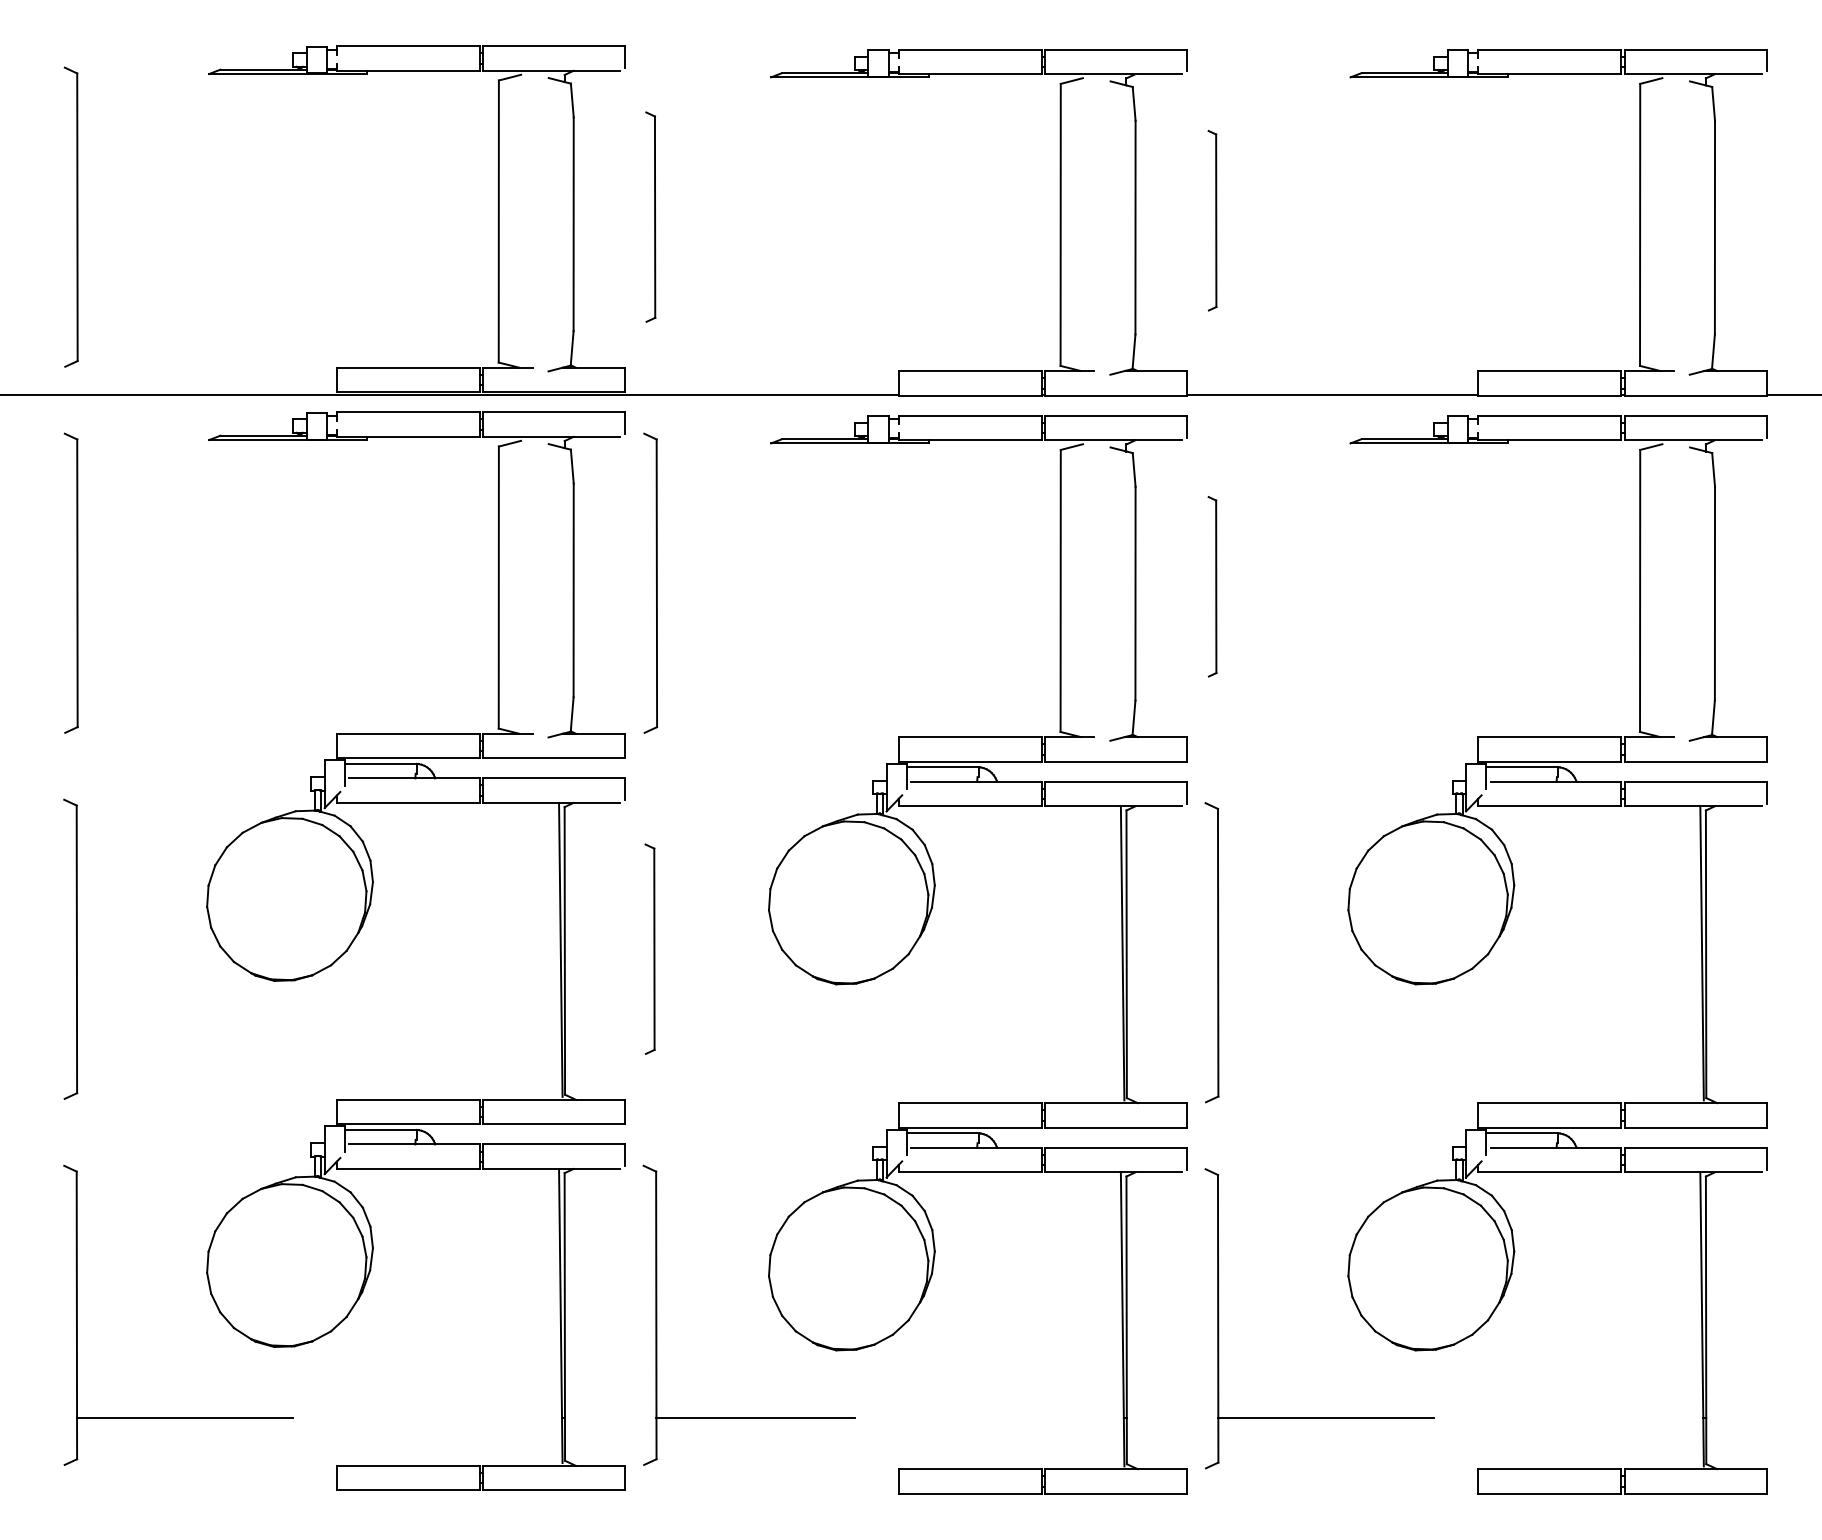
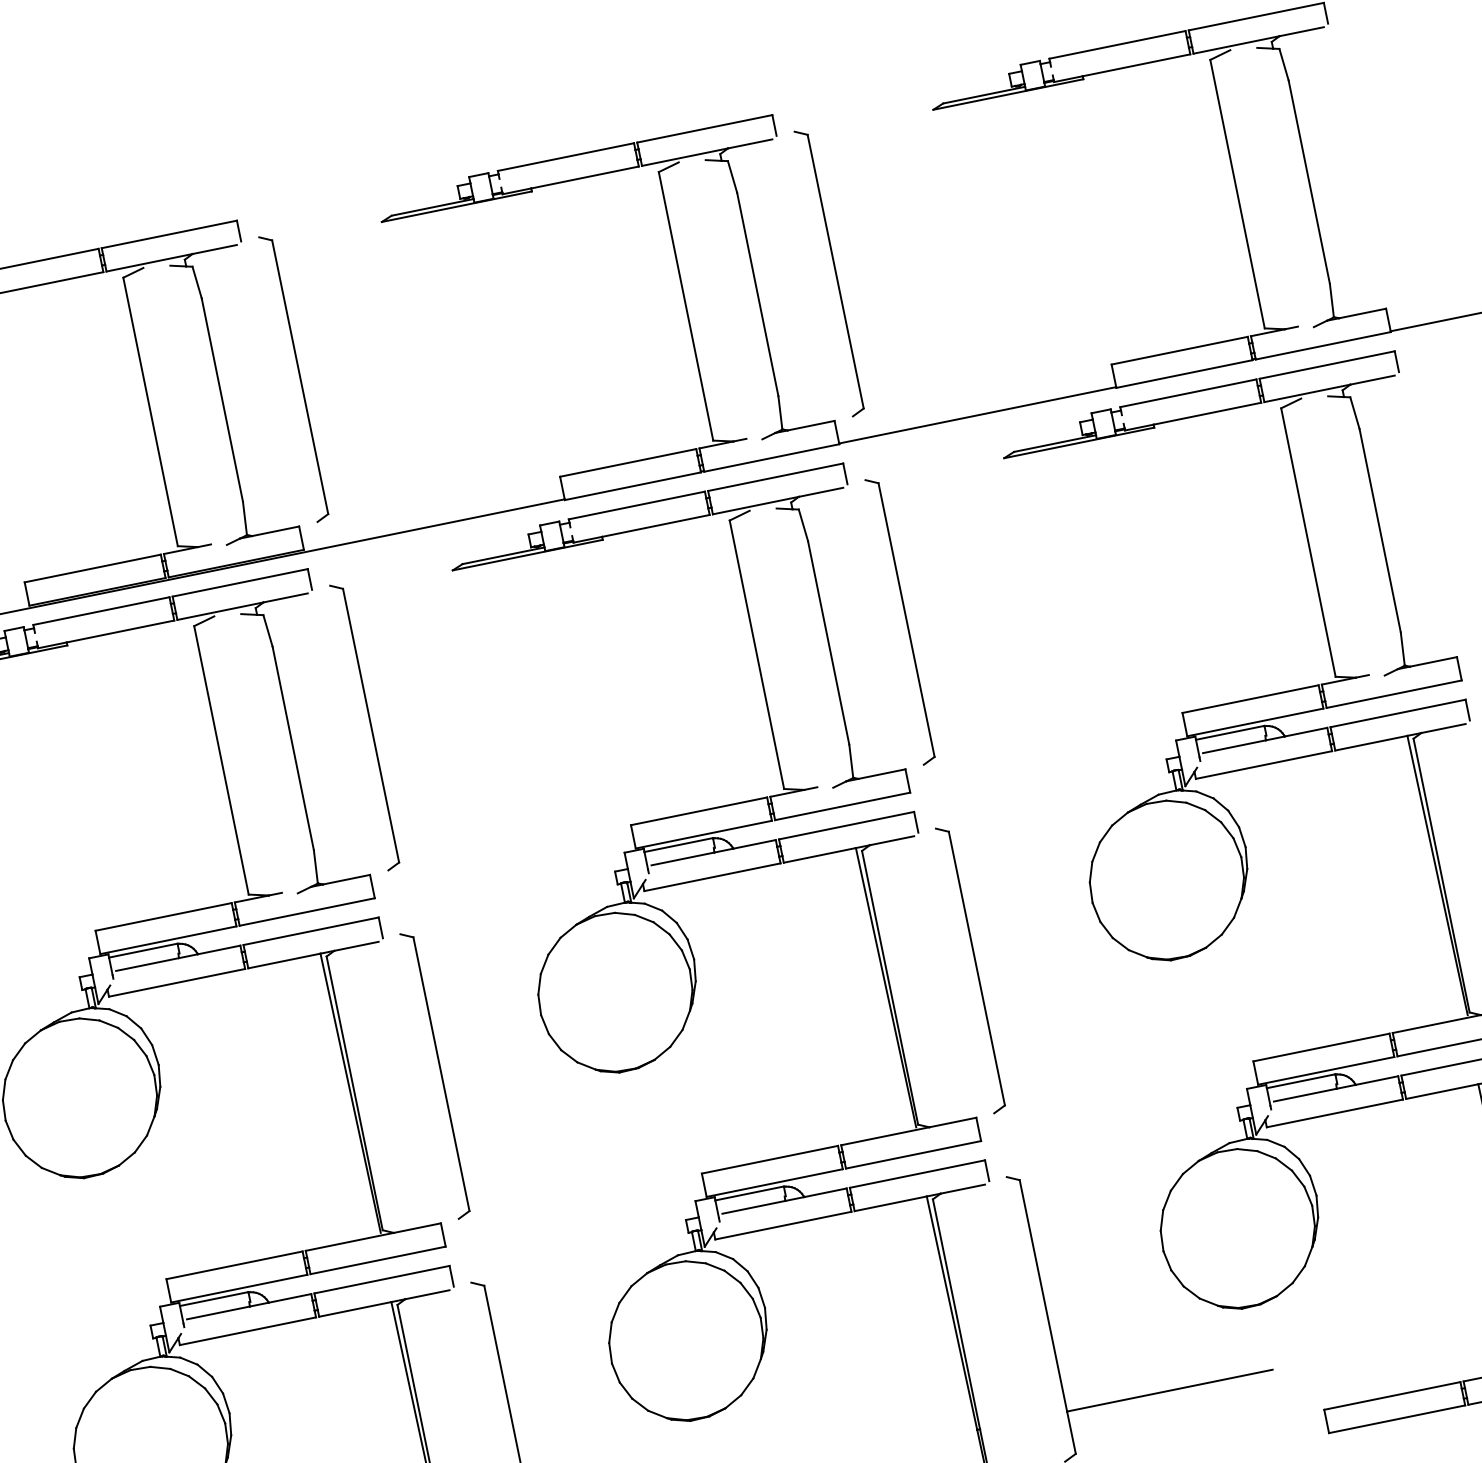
part: (650, 216) -> (293, 377), size x1.43
part: (1212, 220) -> (829, 272), size x1.67
part: (1212, 586) -> (900, 621), size x1.67
part: (649, 948) -> (434, 1074), size x1.43

